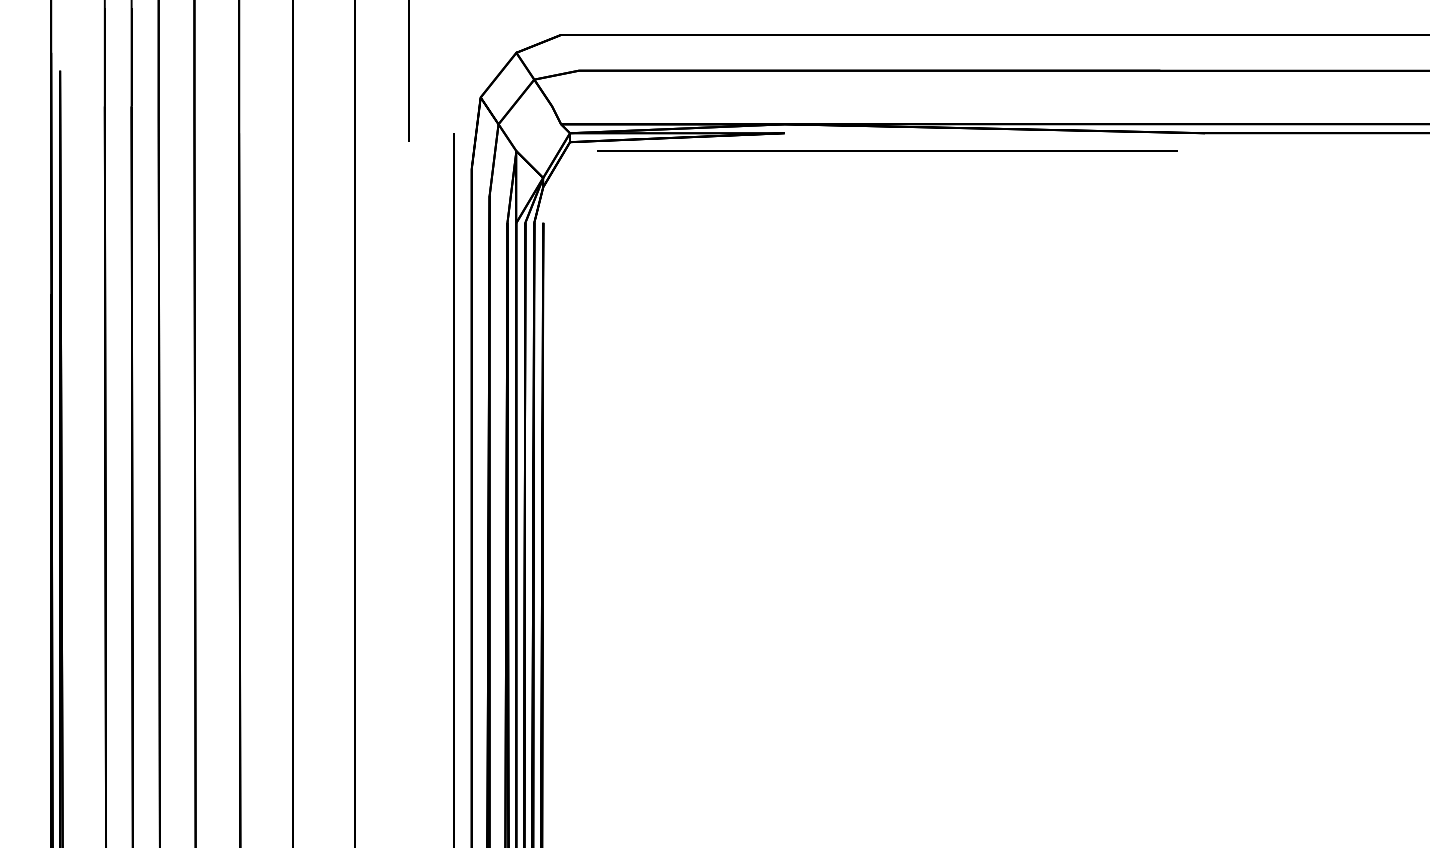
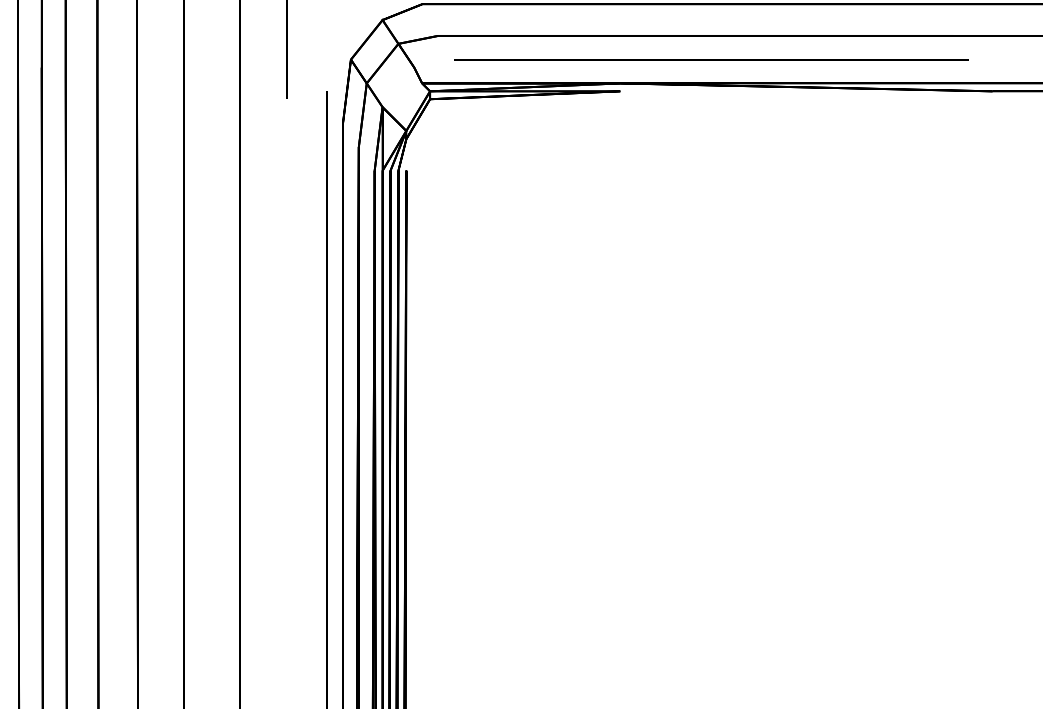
line: (887, 150) -> (711, 59), moved

